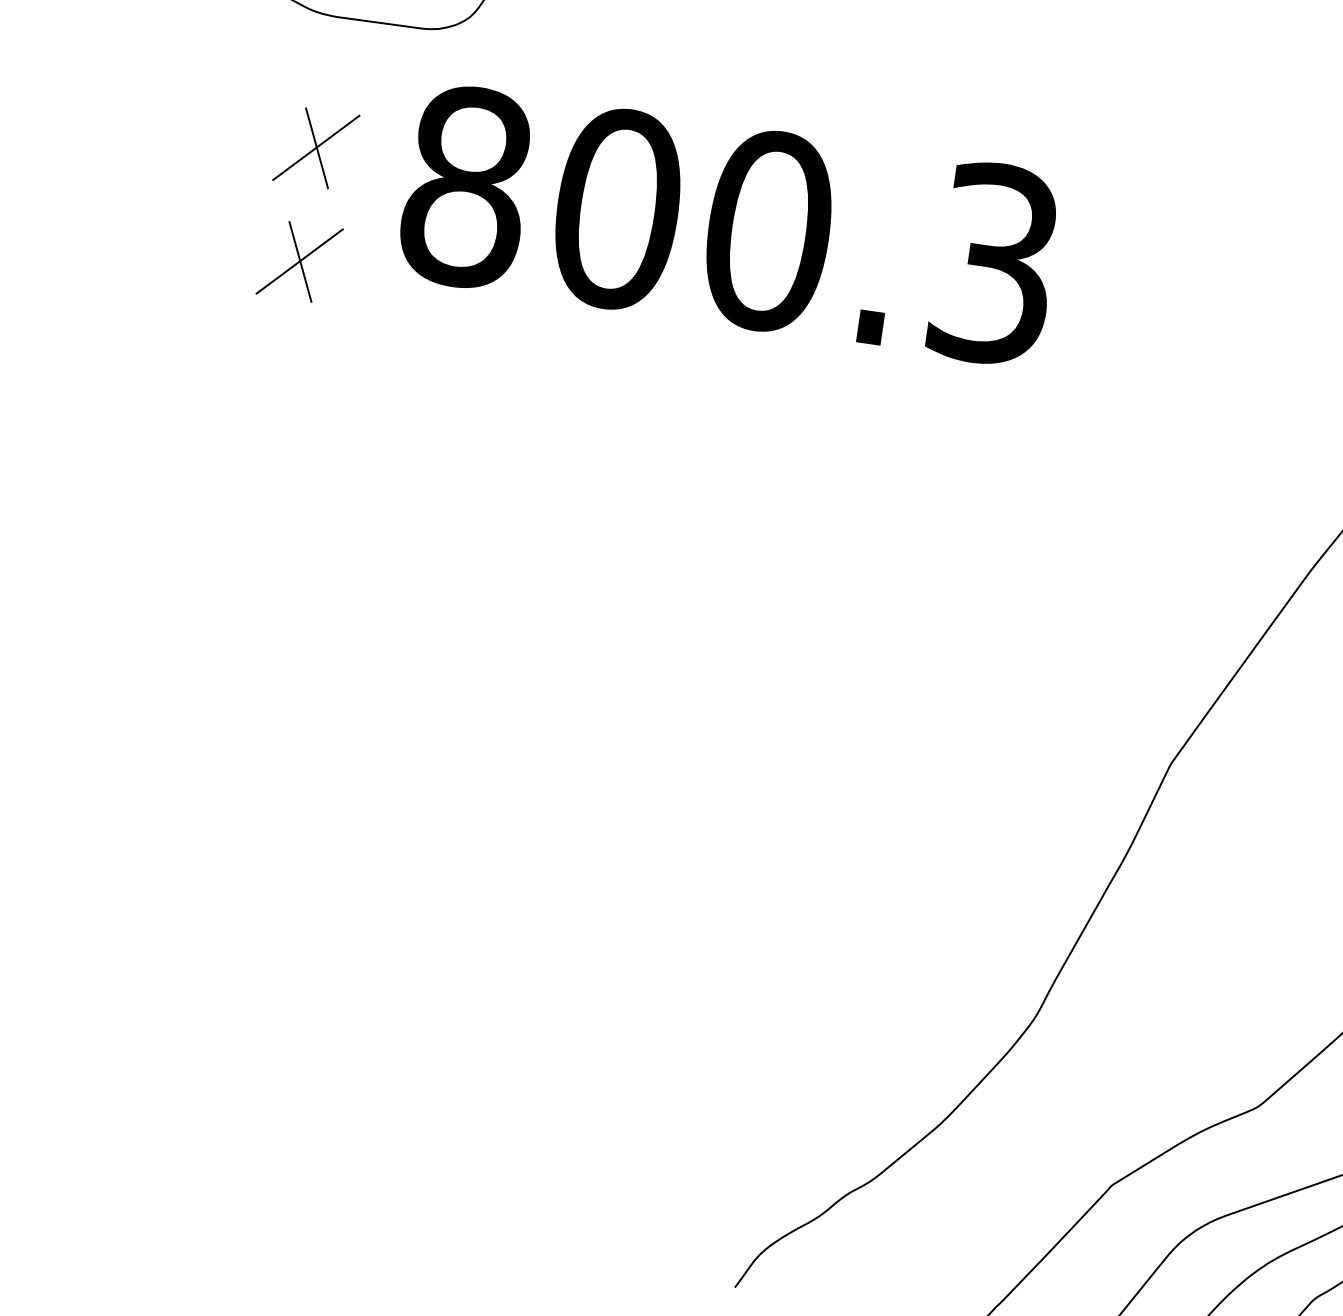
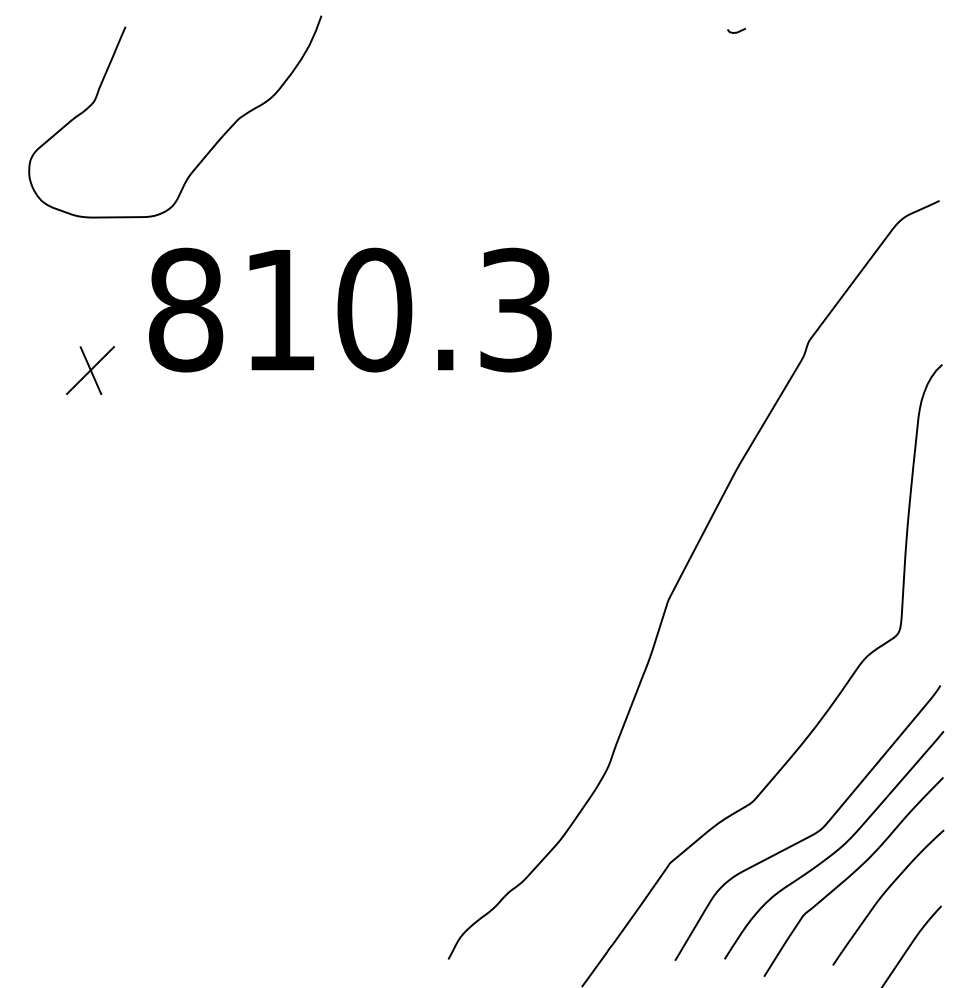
part: (316, 147) -> (90, 299), removed
text: (618, 208) -> (280, 309), 800.3 -> 810.3

